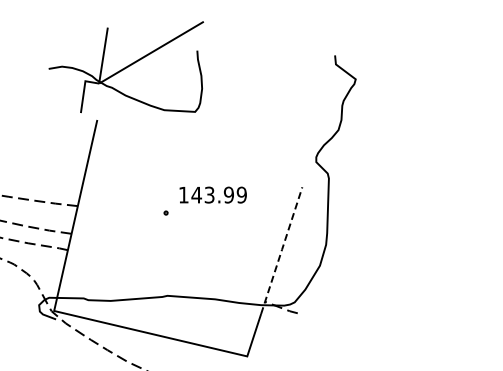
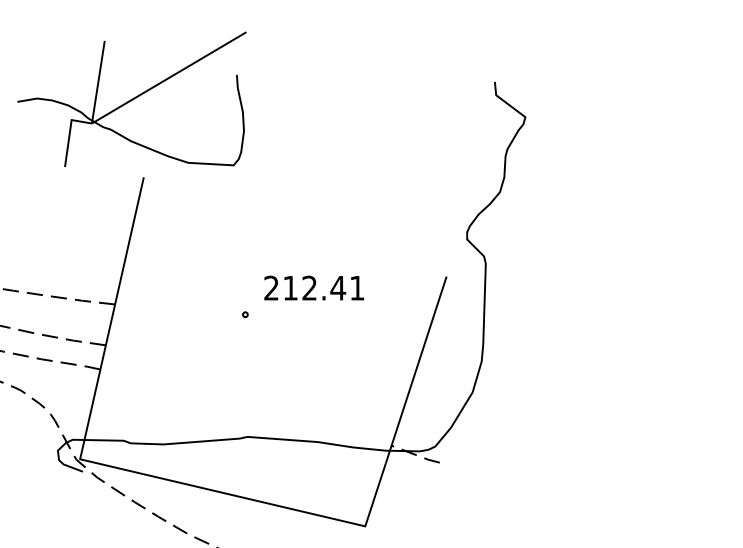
part: (125, 66) -> (130, 98), moved
text: (212, 194) -> (313, 287), 143.99 -> 212.41
line: (282, 249) -> (417, 368), dashed -> solid

